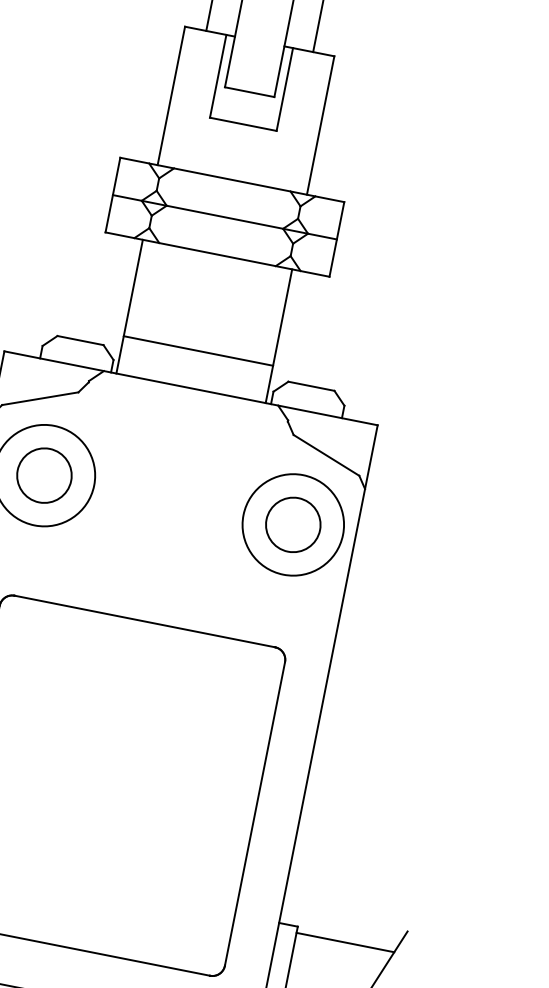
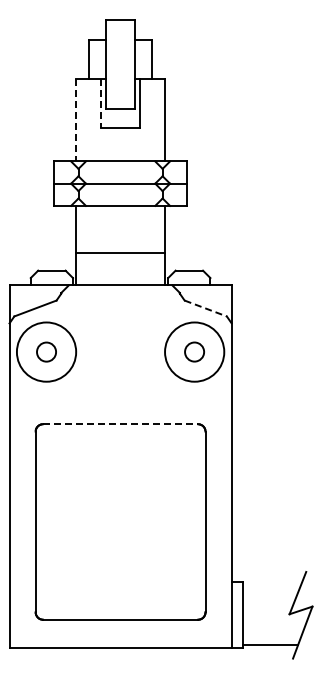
line: (217, 75) -> (100, 103), solid -> dashed
line: (171, 96) -> (76, 120), solid -> dashed
line: (198, 351) -> (120, 253), moved
line: (326, 455) -> (205, 308), solid -> dashed
circle: (44, 476) -> (46, 352), size x0.6
circle: (293, 523) -> (194, 351), size x0.6
line: (146, 622) -> (121, 424), solid -> dashed
line: (344, 942) -> (271, 585), removed

